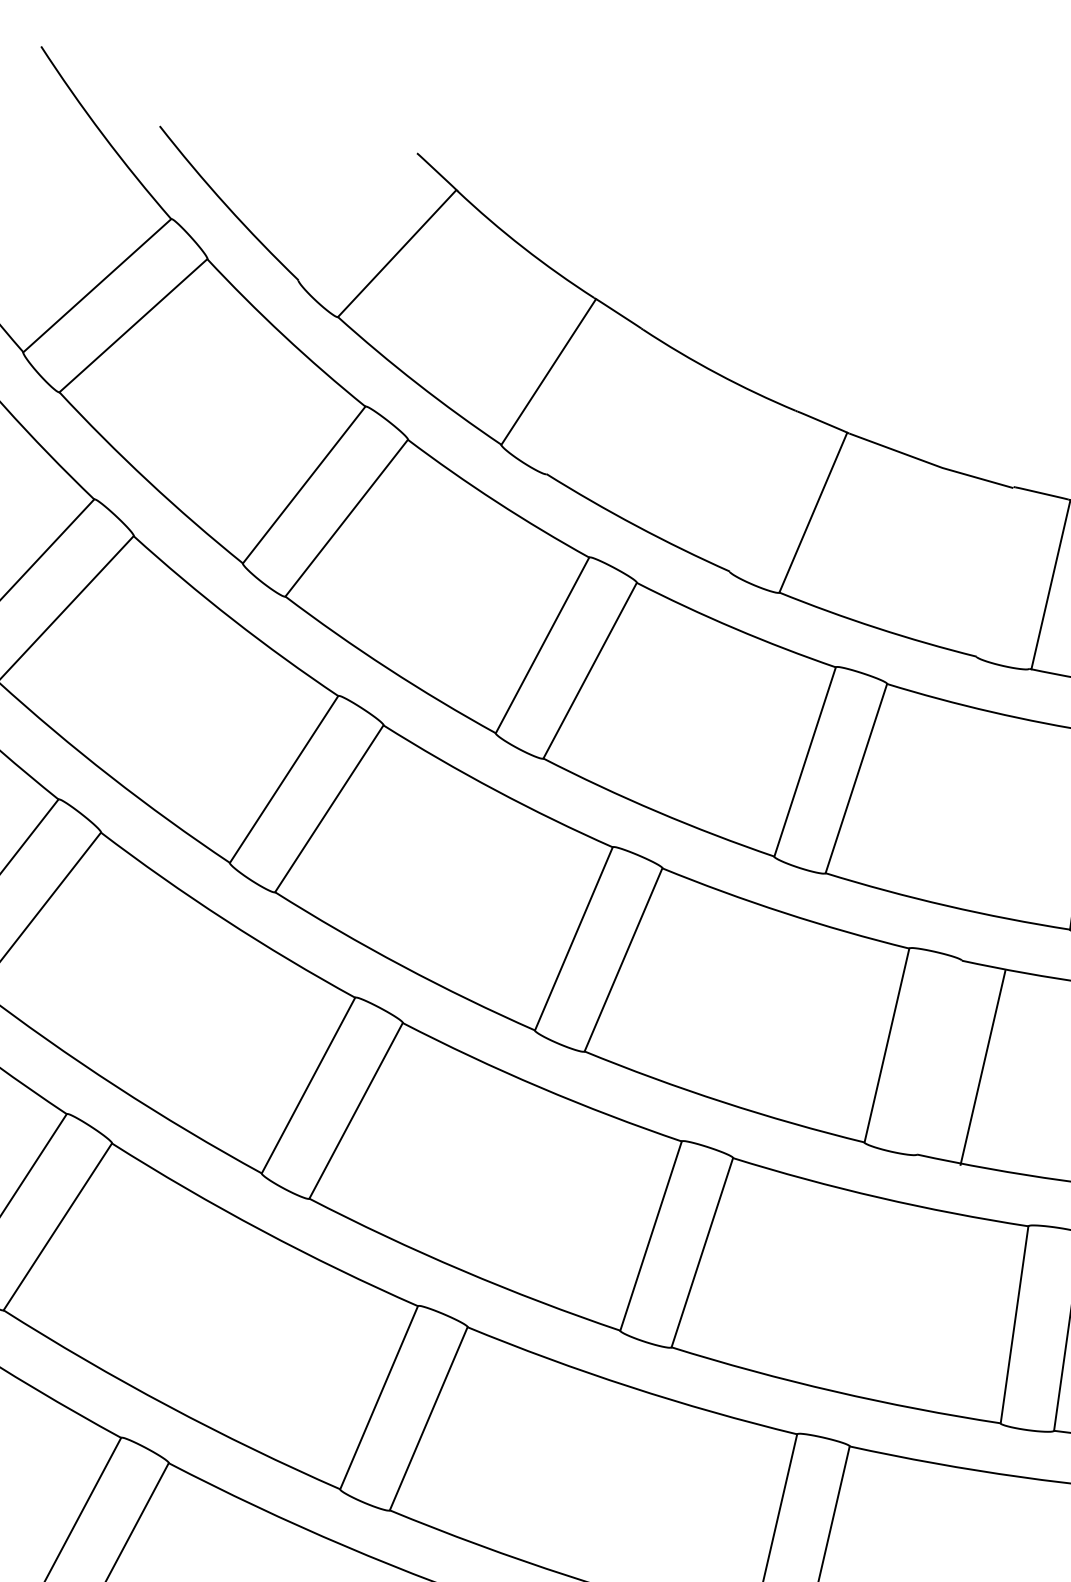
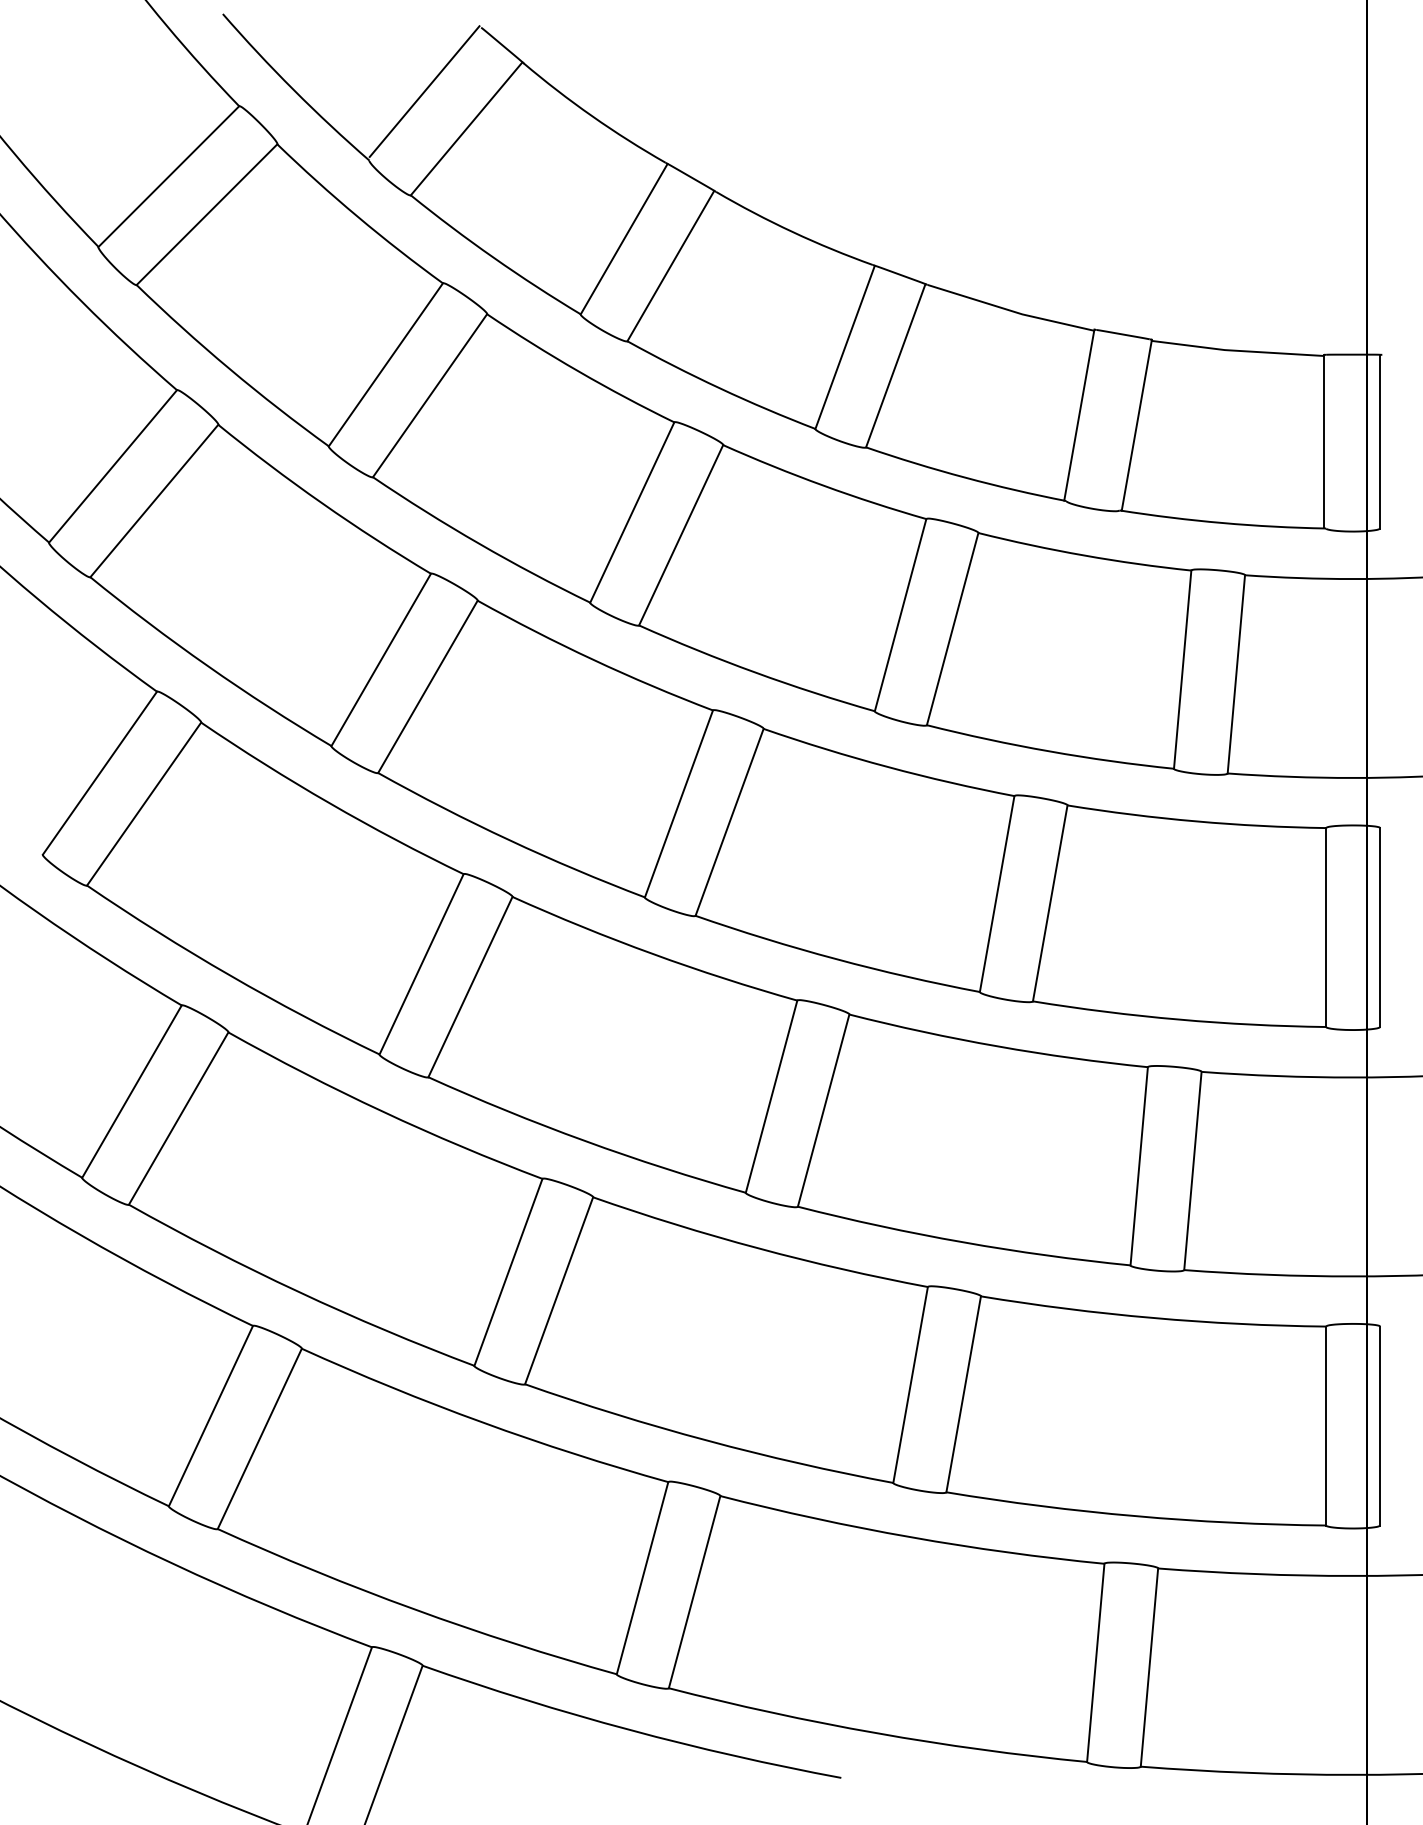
line: (357, 214) -> (424, 91), added
line: (593, 400) -> (670, 265), added
line: (763, 490) -> (844, 346), added
line: (994, 570) -> (1079, 414), added
line: (982, 1067) -> (1049, 903), moved

